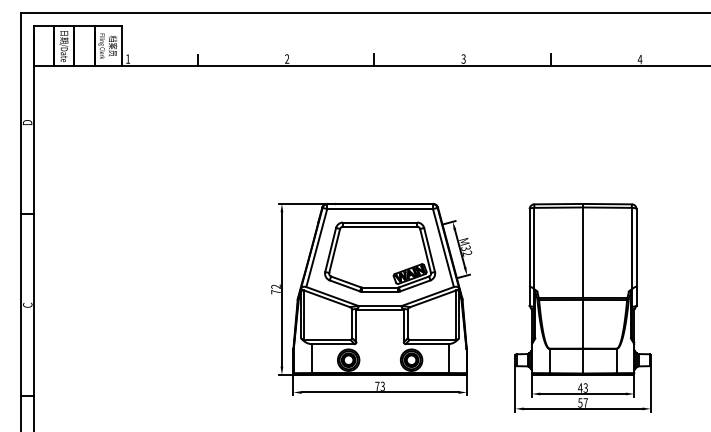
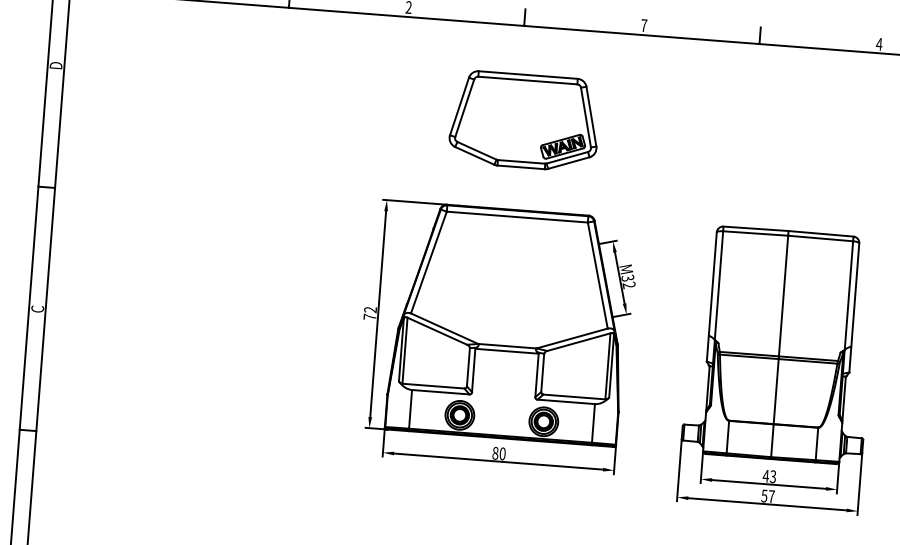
text: (463, 58) -> (643, 24), 3 -> 7
part: (380, 256) -> (525, 120), moved
text: (379, 385) -> (498, 452), 73 -> 80

